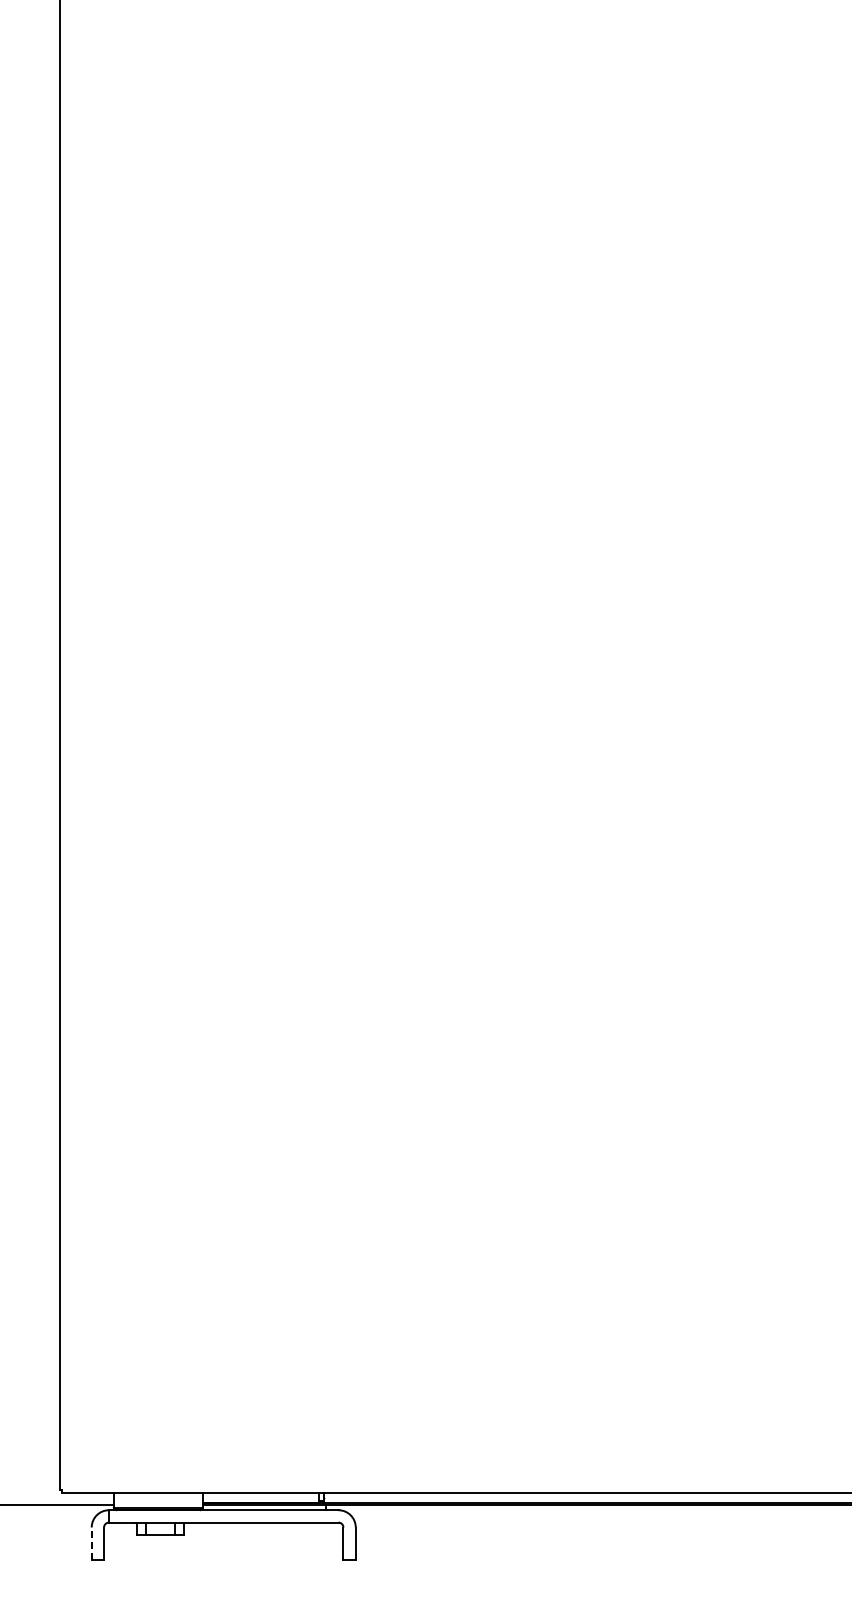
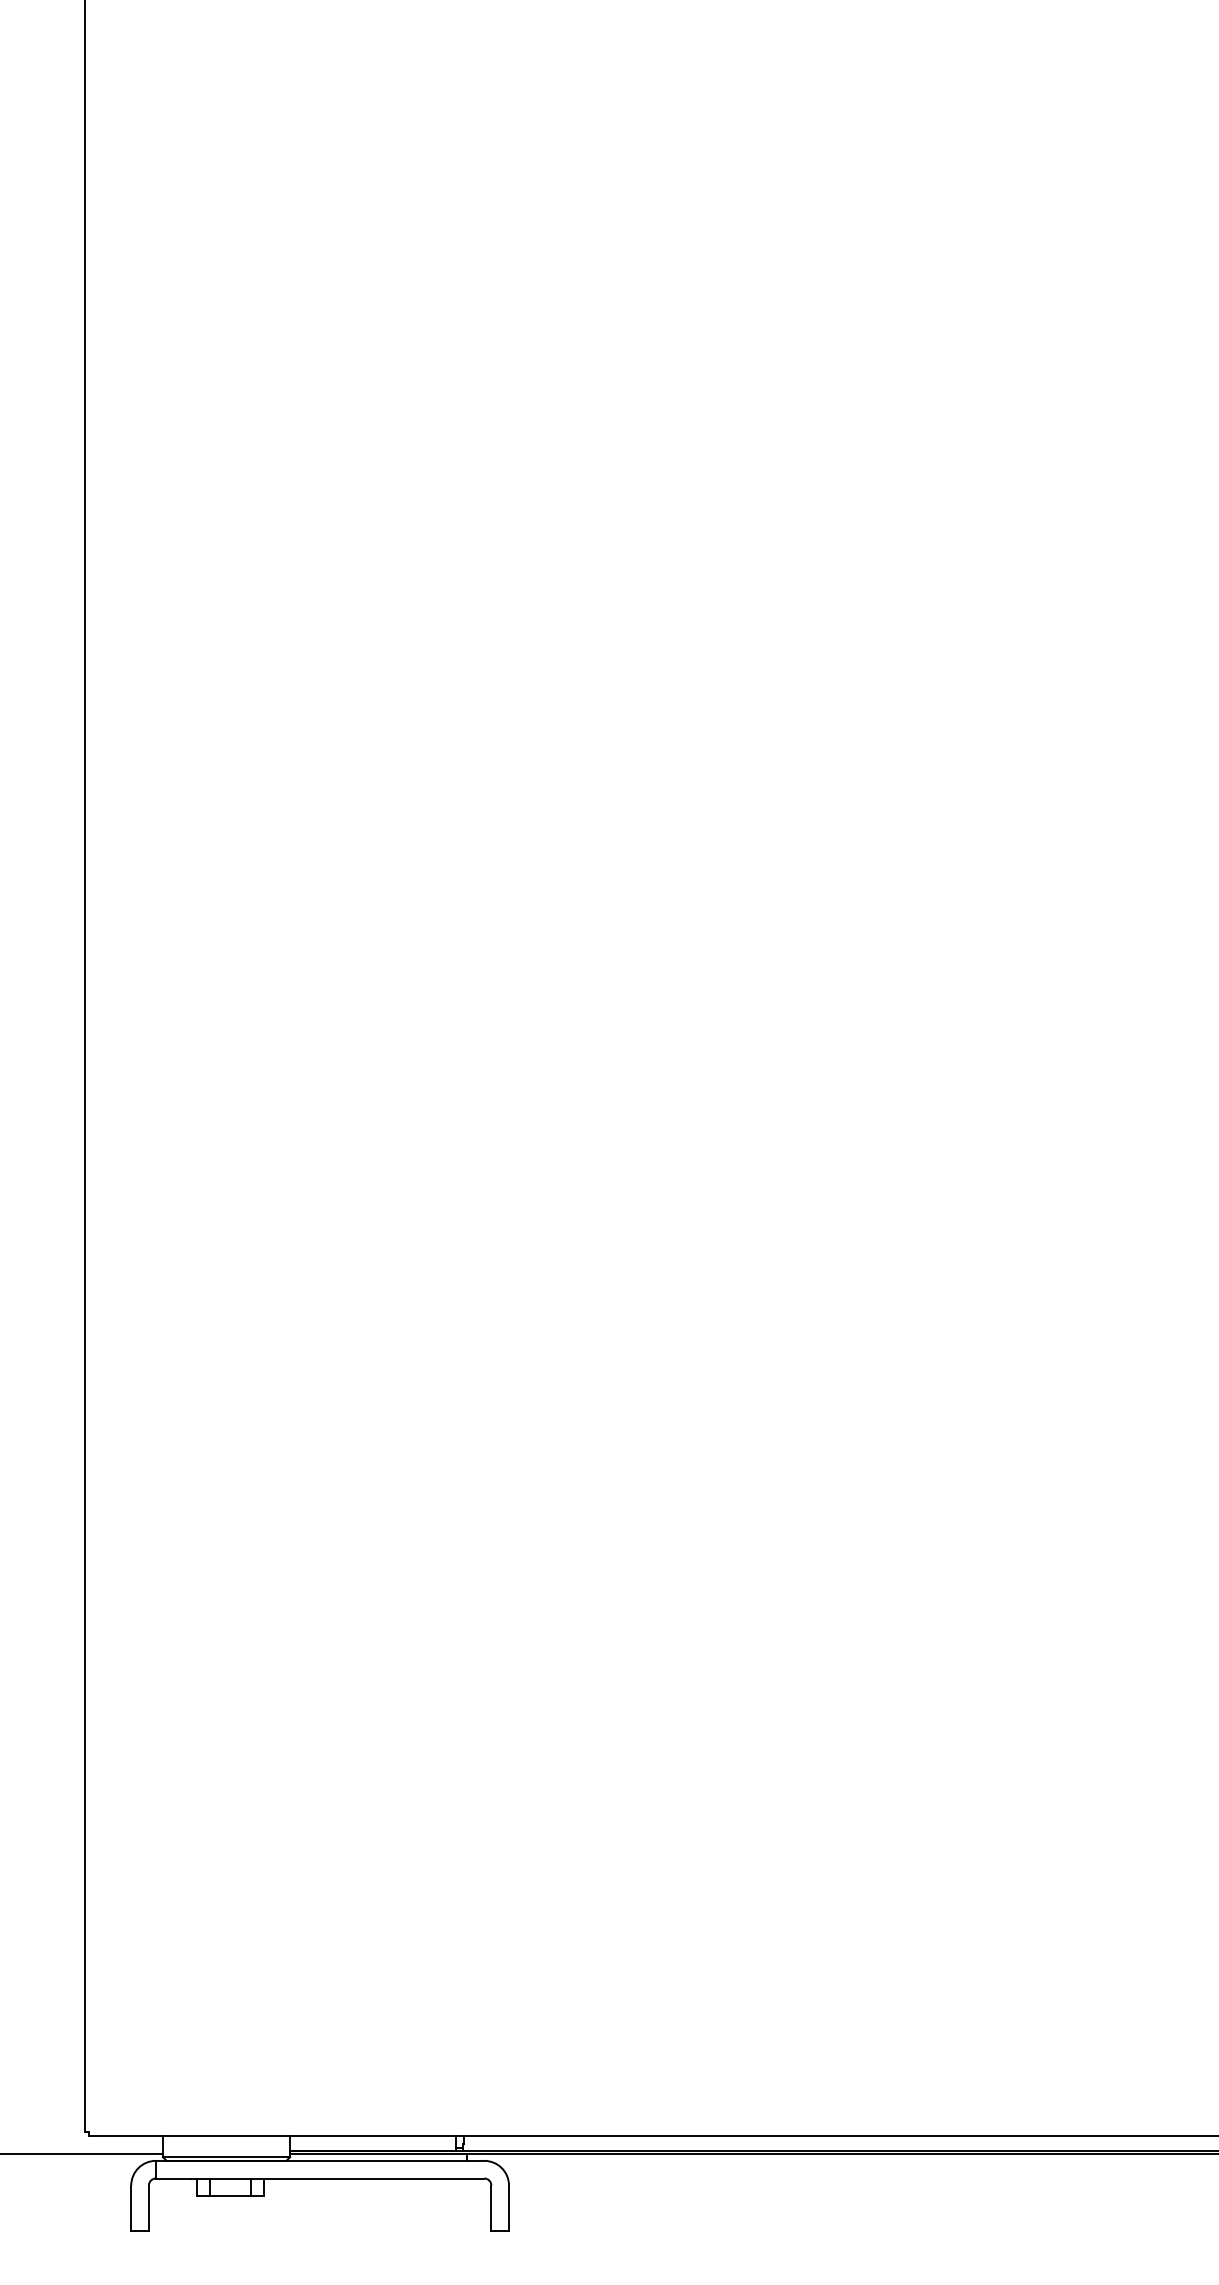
line: (91, 1543) -> (130, 2208), dashed -> solid

